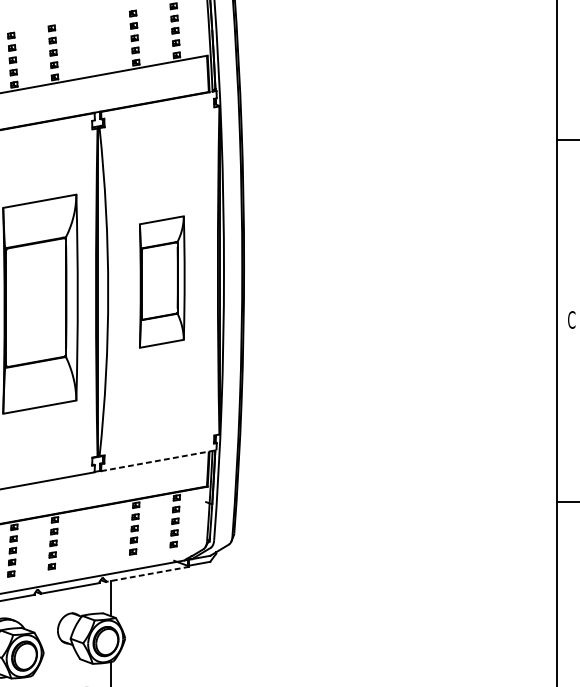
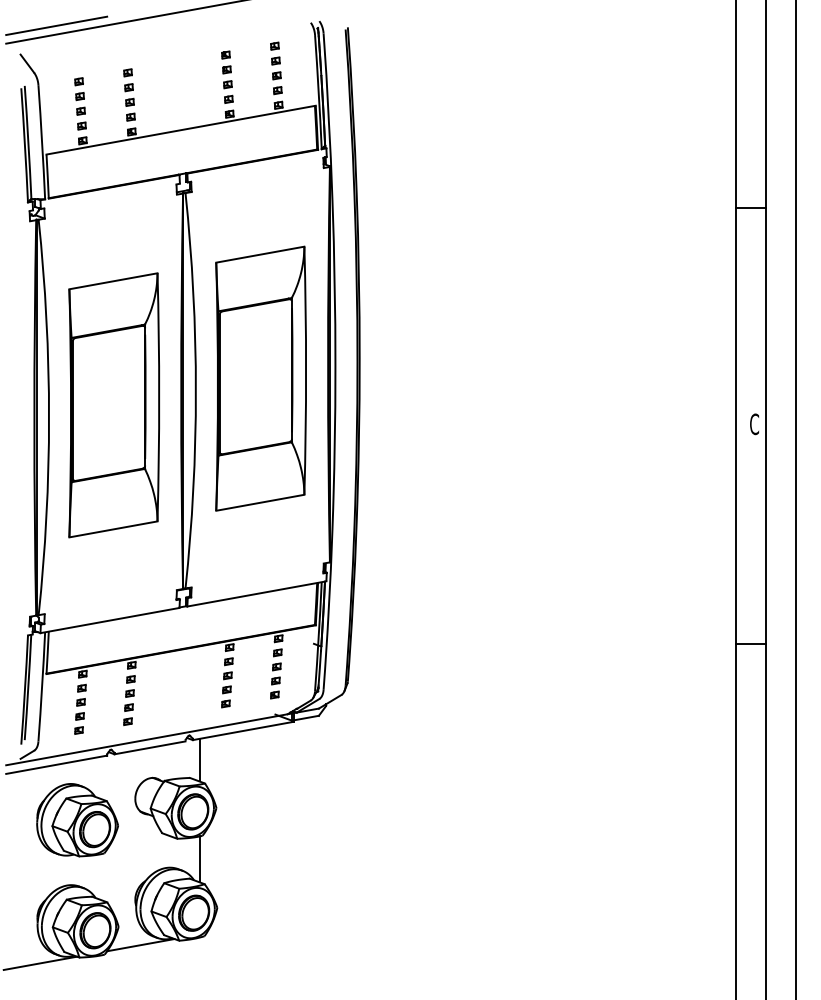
part: (161, 281) -> (260, 378), size x1.67
line: (158, 460) -> (256, 593), dashed -> solid
line: (146, 574) -> (242, 731), dashed -> solid

